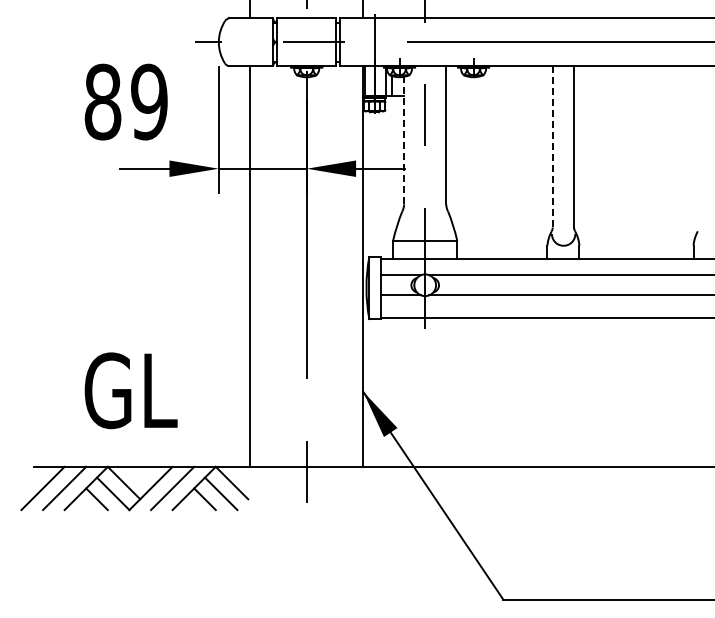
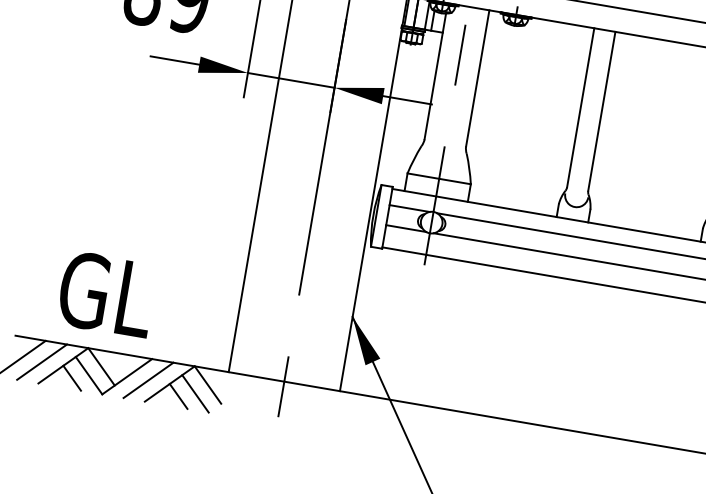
line: (404, 140) -> (435, 76), dashed -> solid
line: (552, 146) -> (580, 107), dashed -> solid
text: (130, 390) -> (106, 294), moved

